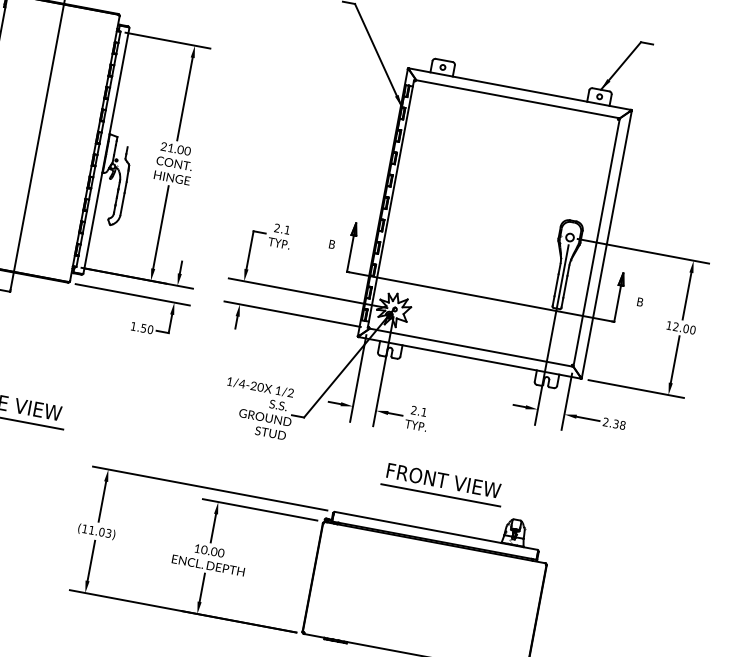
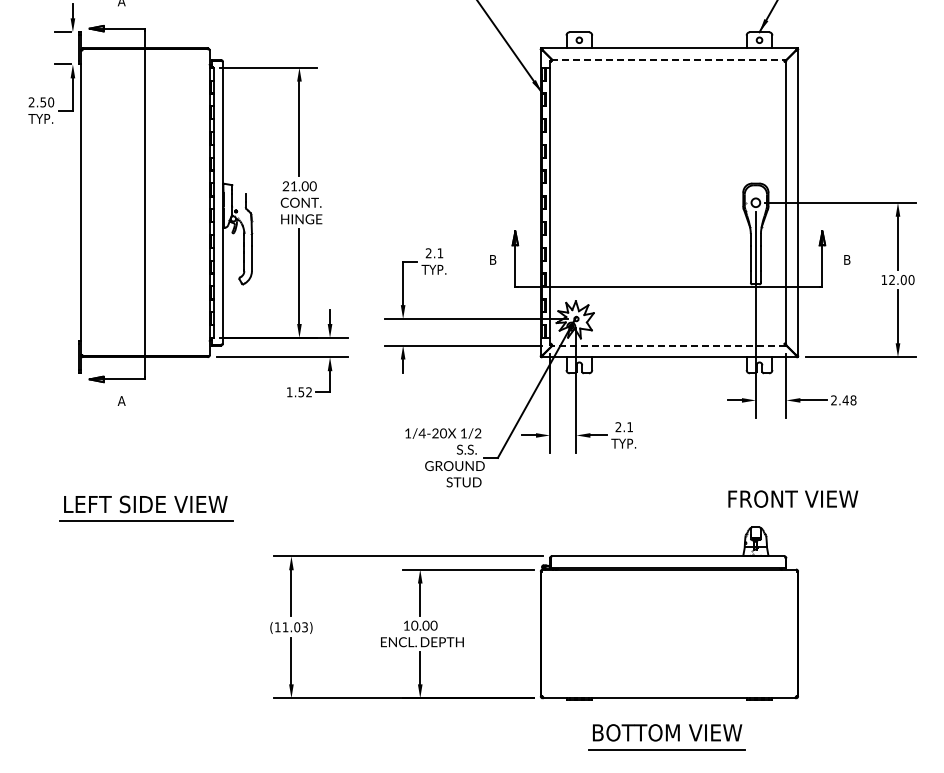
line: (517, 99) -> (668, 60), solid -> dashed
text: (150, 329) -> (309, 392), 1.50 -> 1.52
line: (469, 347) -> (667, 345), solid -> dashed
text: (615, 424) -> (845, 400), 2.38 -> 2.48
text: (444, 480) -> (793, 498), moved
line: (440, 494) -> (665, 515), removed

